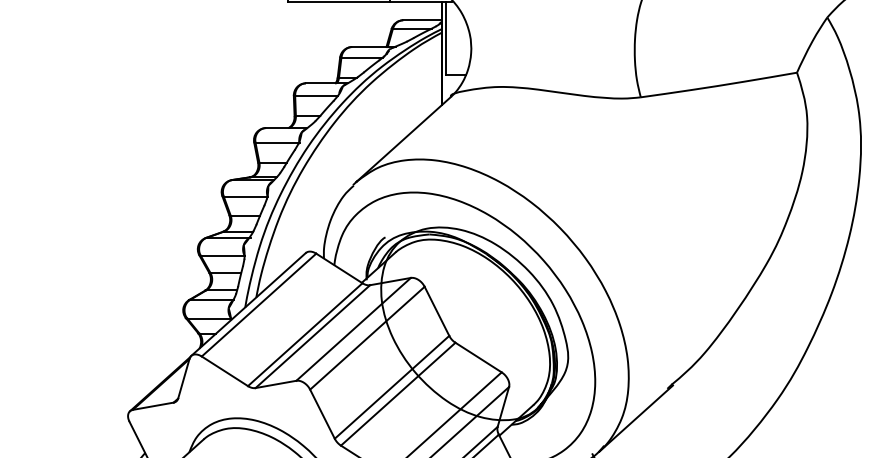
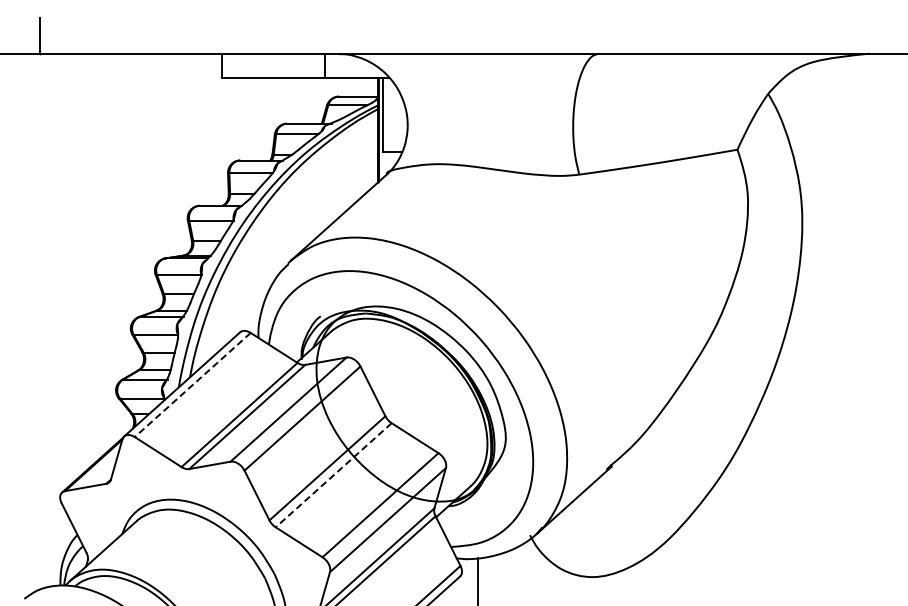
line: (258, 305) -> (192, 385), solid -> dashed
line: (398, 394) -> (333, 475), solid -> dashed

